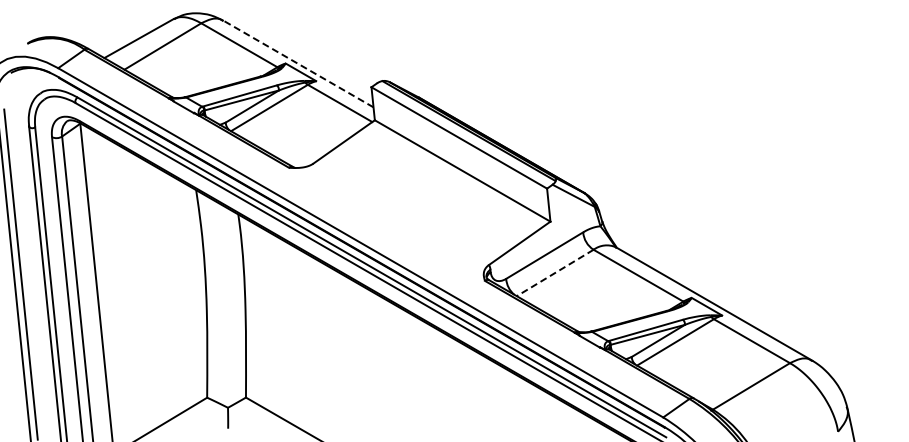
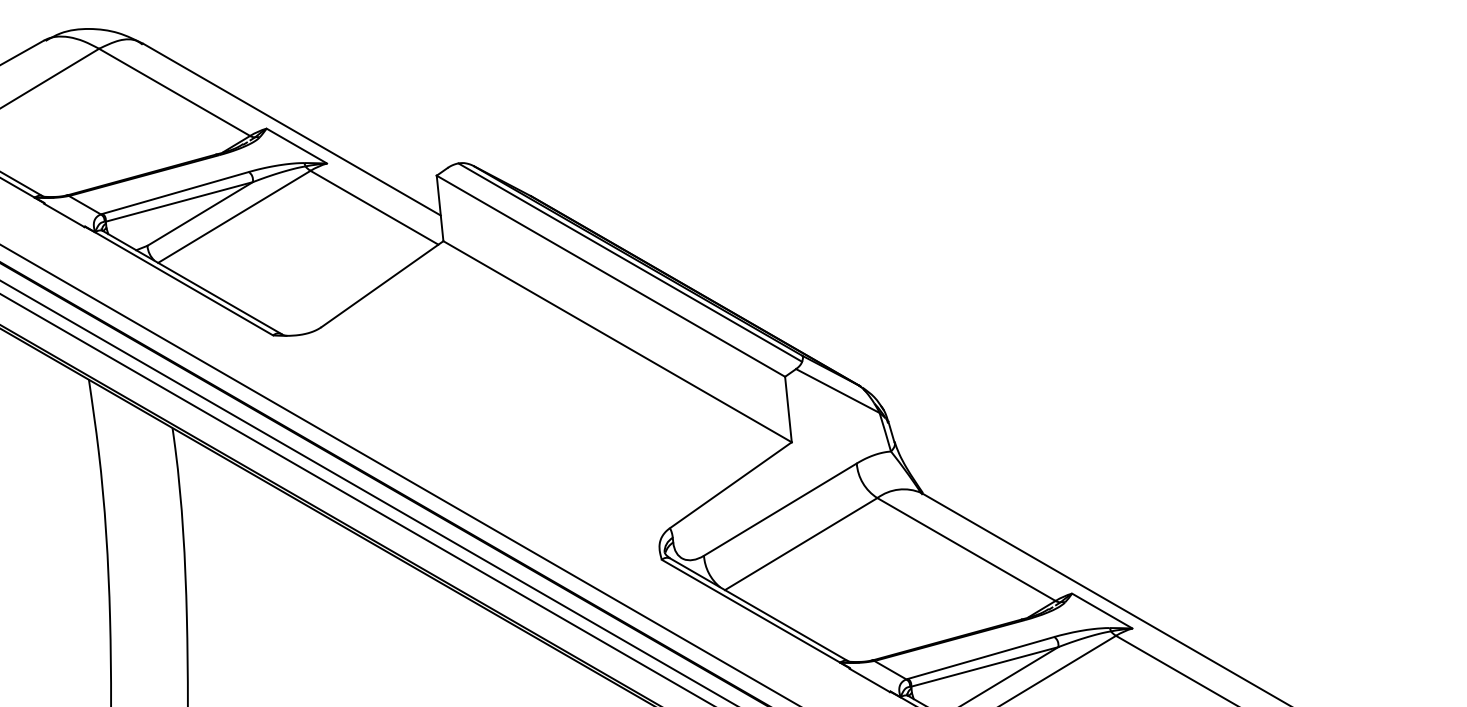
line: (298, 64) -> (291, 130), dashed -> solid
line: (555, 272) -> (801, 543), dashed -> solid

